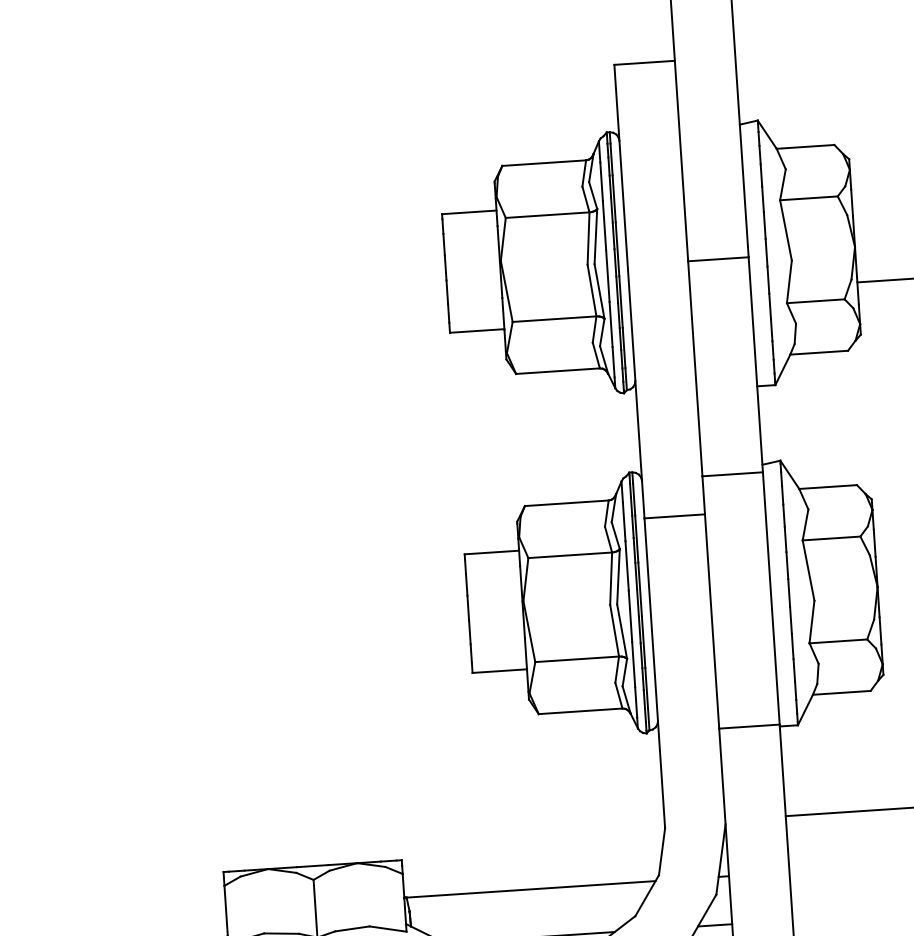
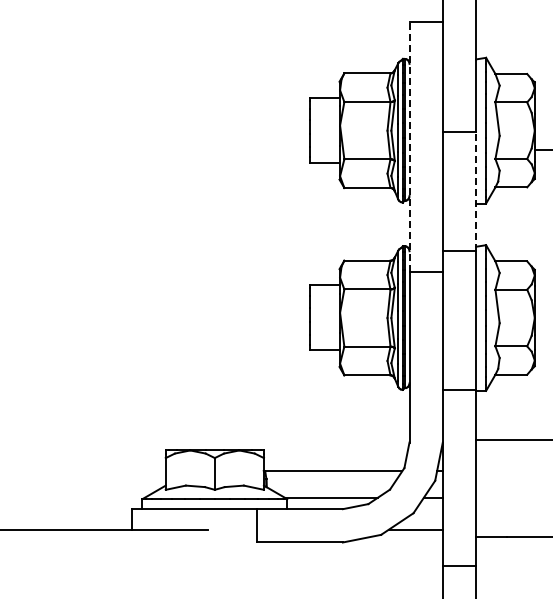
line: (629, 290) -> (409, 146), solid -> dashed
line: (756, 364) -> (476, 191), solid -> dashed

